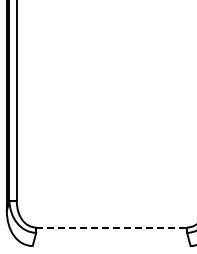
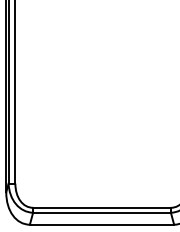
line: (112, 227) -> (102, 207), dashed -> solid
line: (111, 232) -> (101, 212), added
line: (111, 245) -> (101, 224), added

